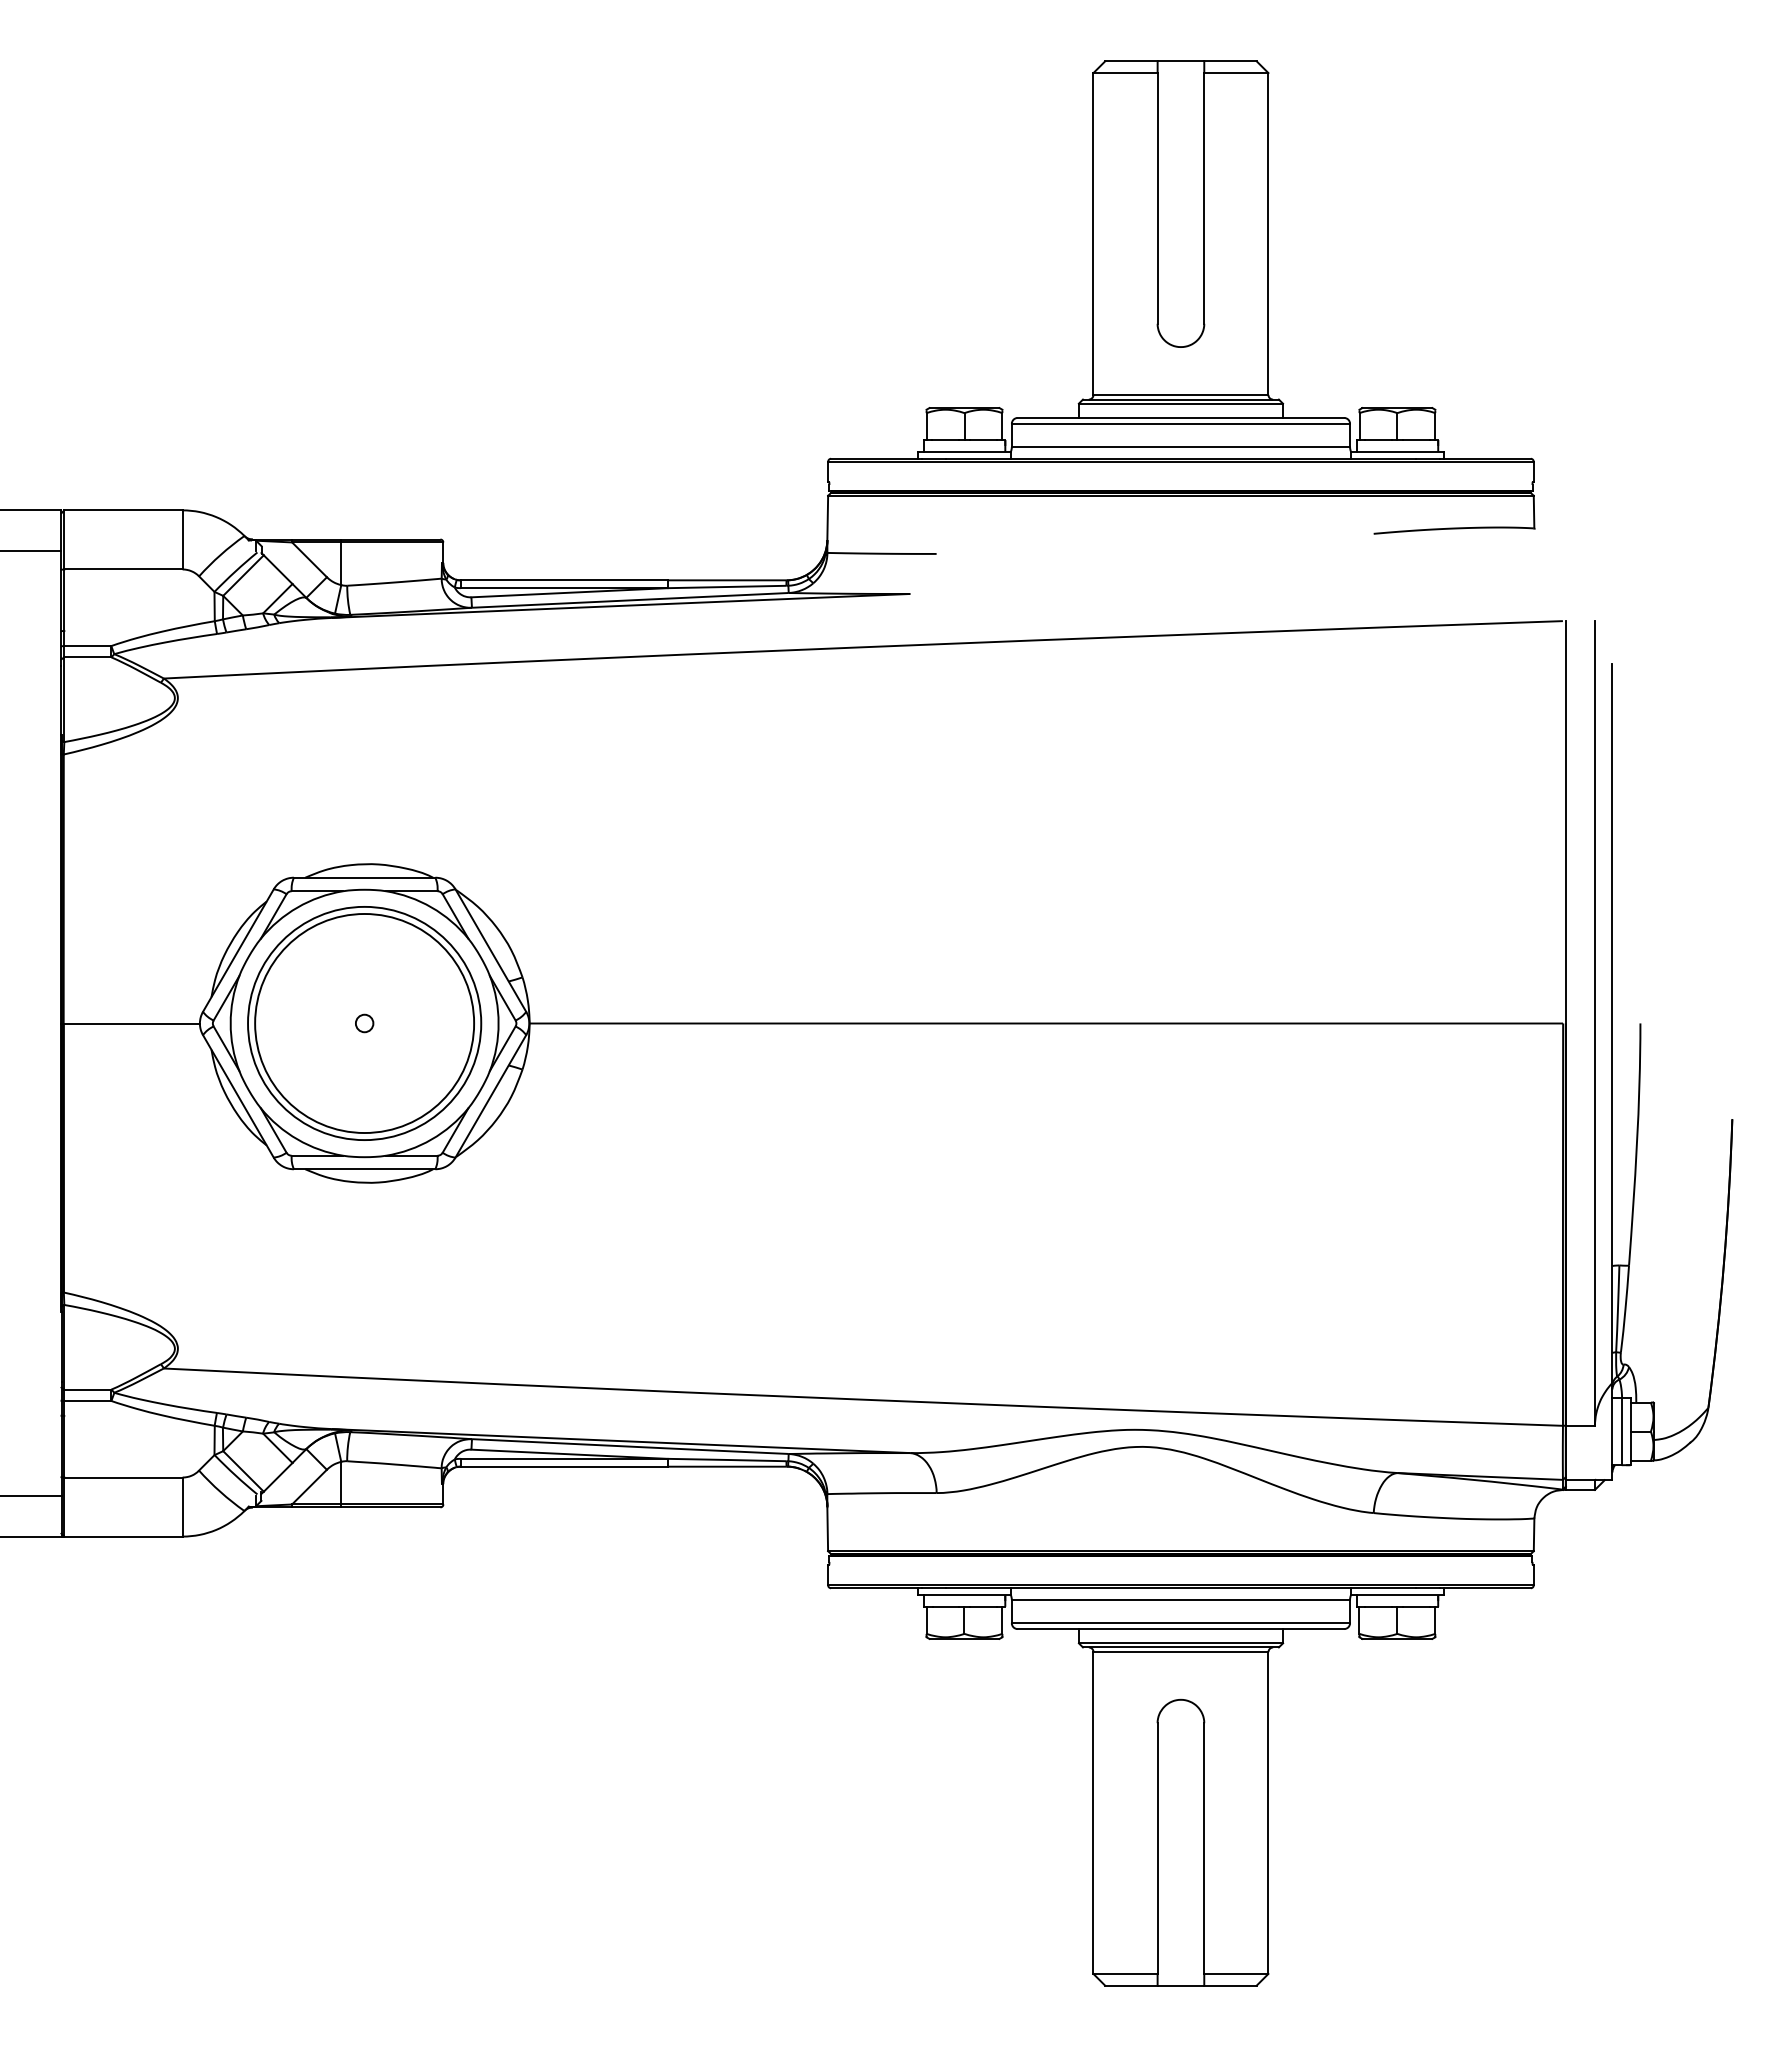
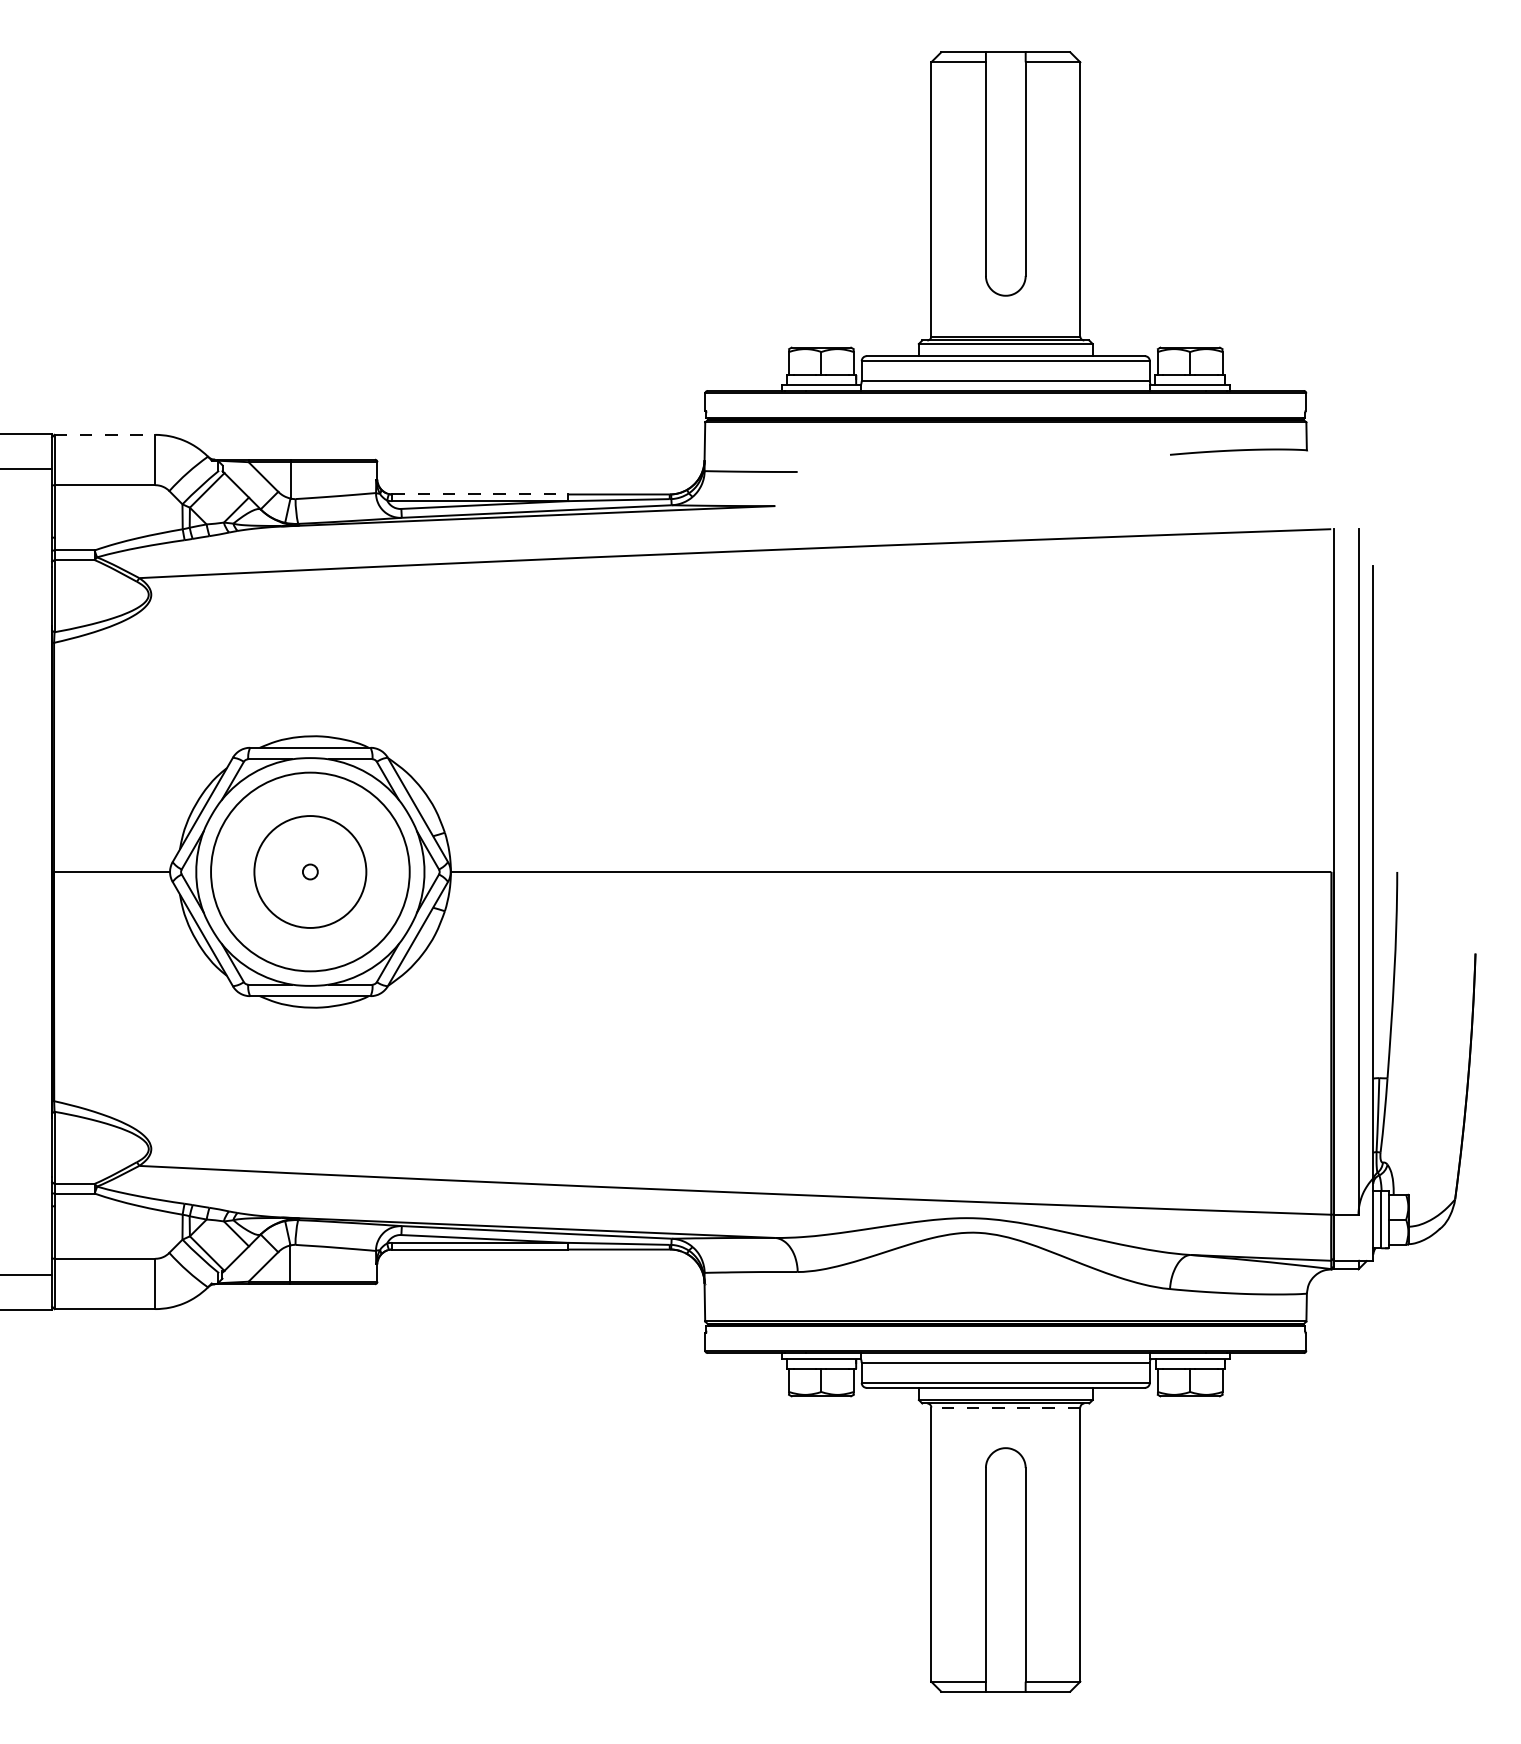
line: (123, 510) -> (104, 434), solid -> dashed
line: (564, 580) -> (480, 494), solid -> dashed
circle: (364, 1023) -> (310, 872), size x0.6
line: (1180, 1652) -> (1005, 1407), solid -> dashed

